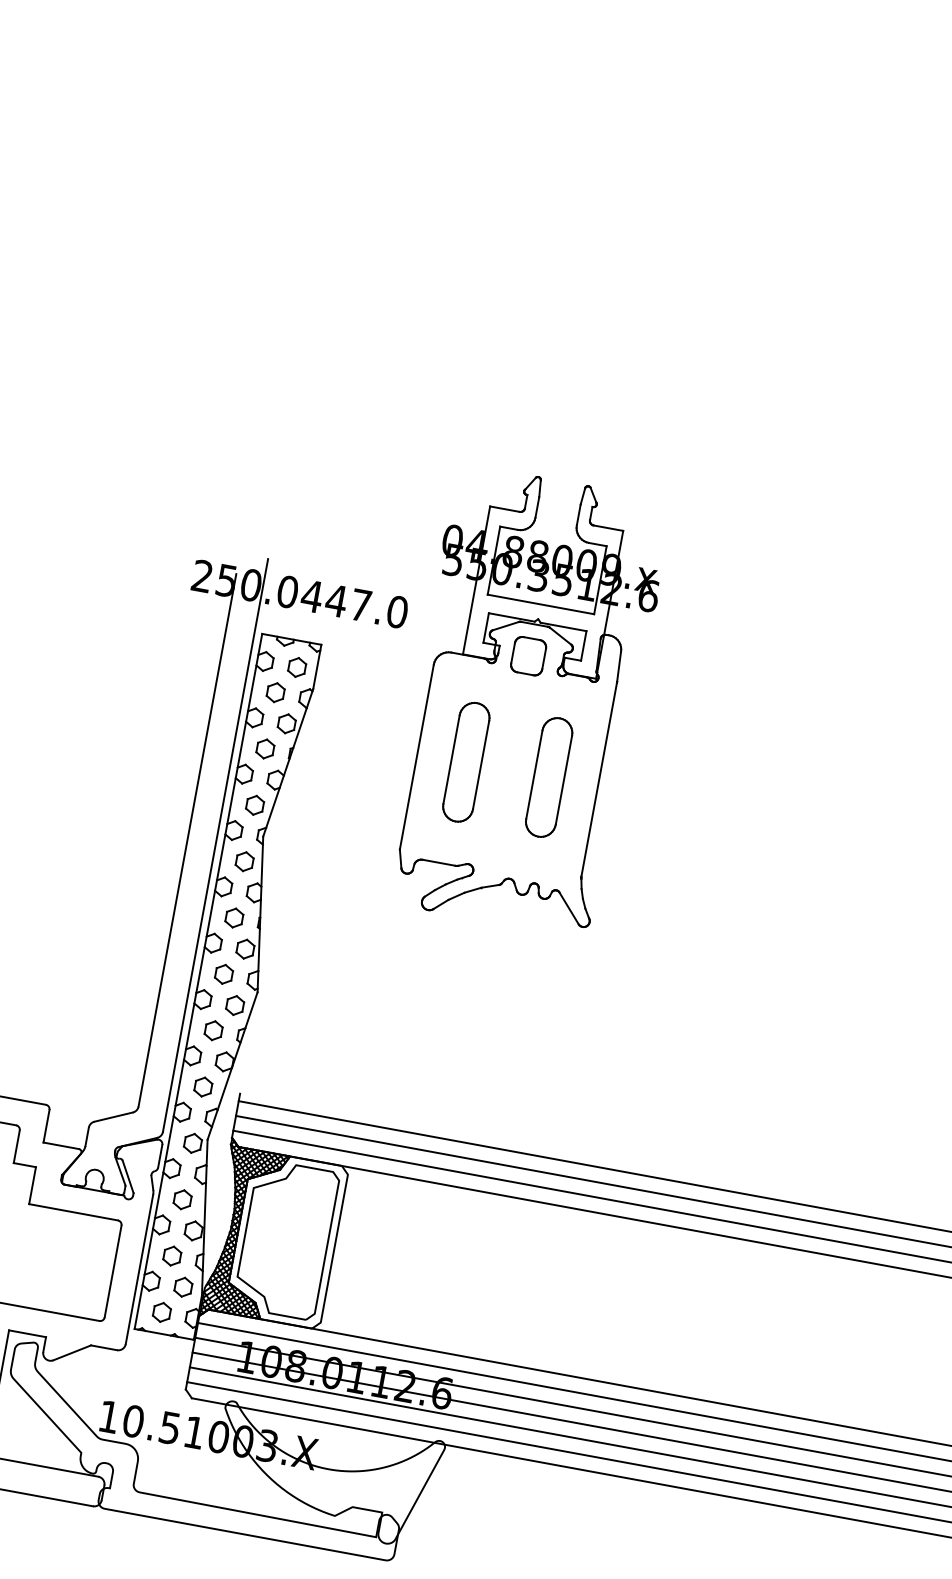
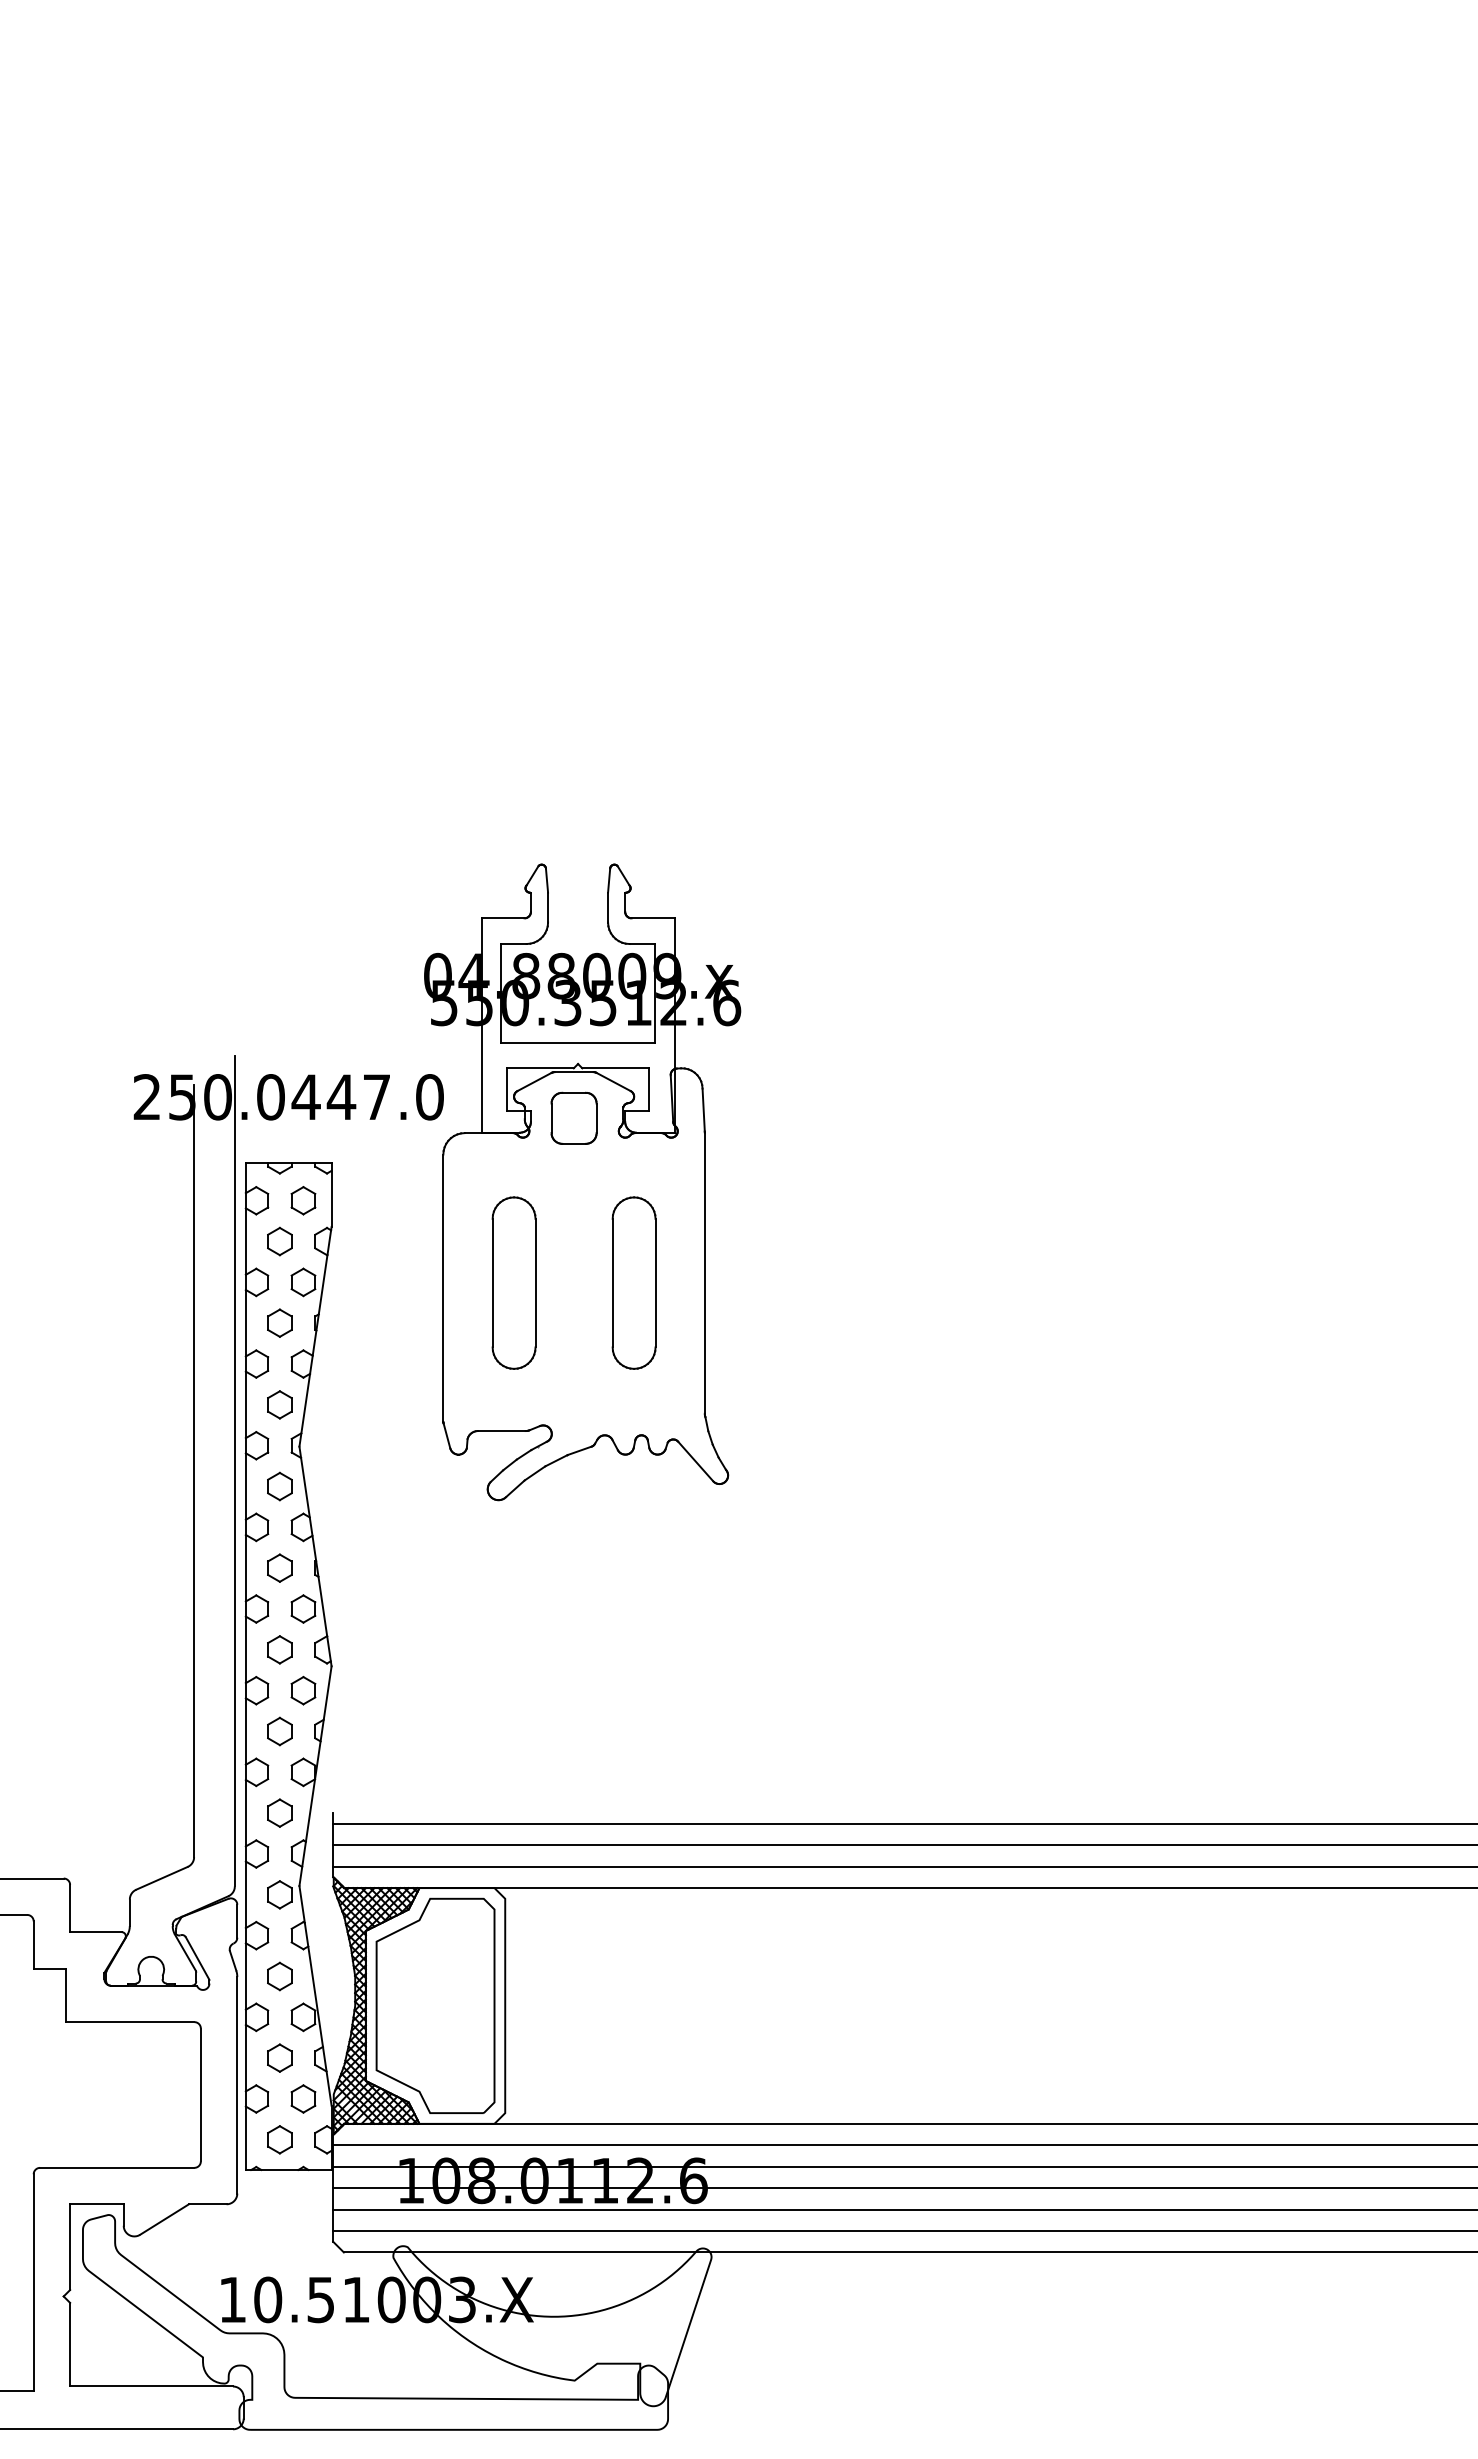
part: (526, 701) -> (582, 1182), moved

